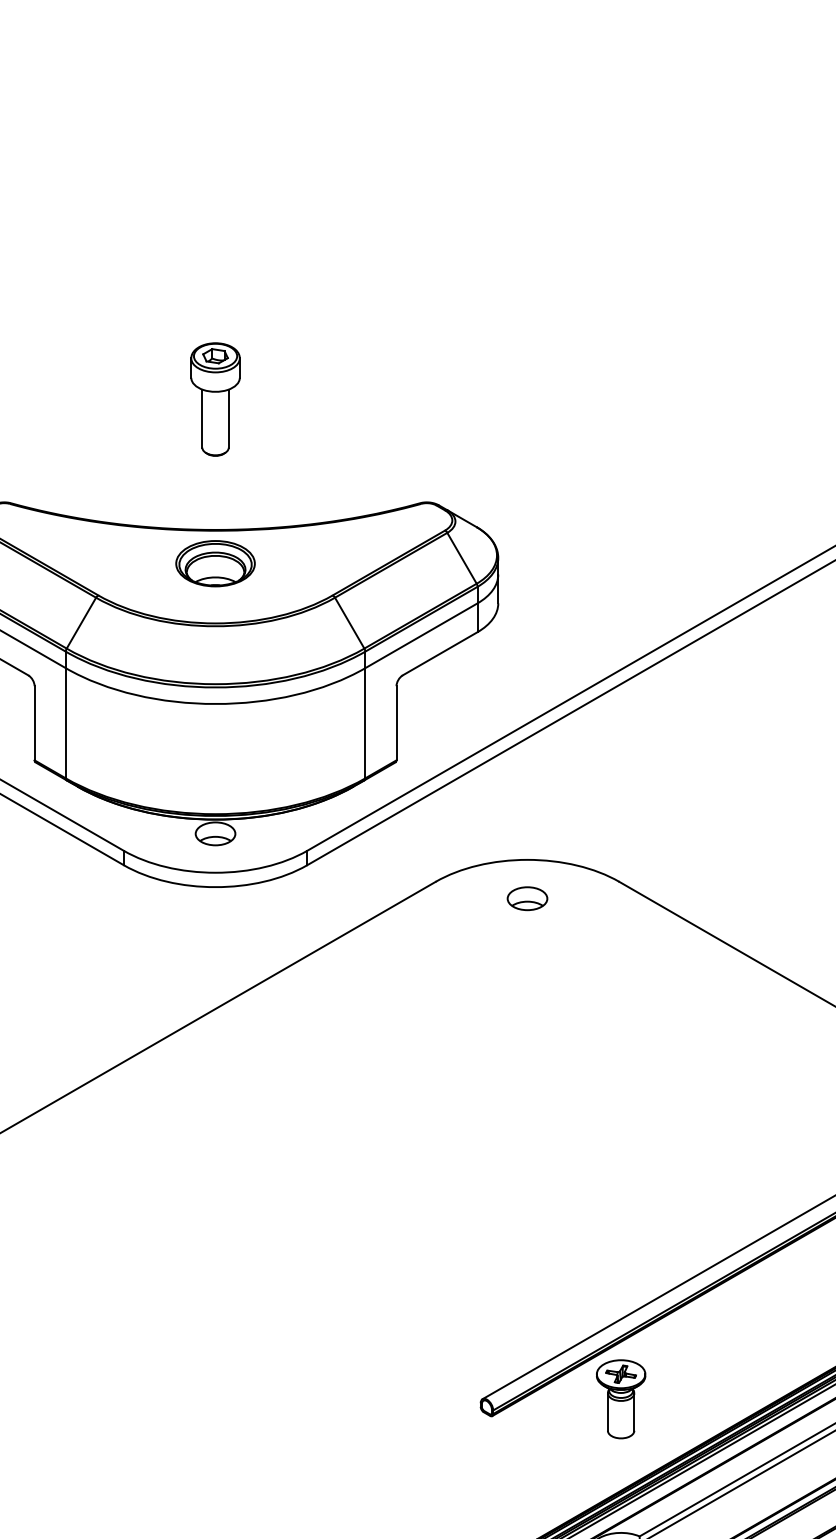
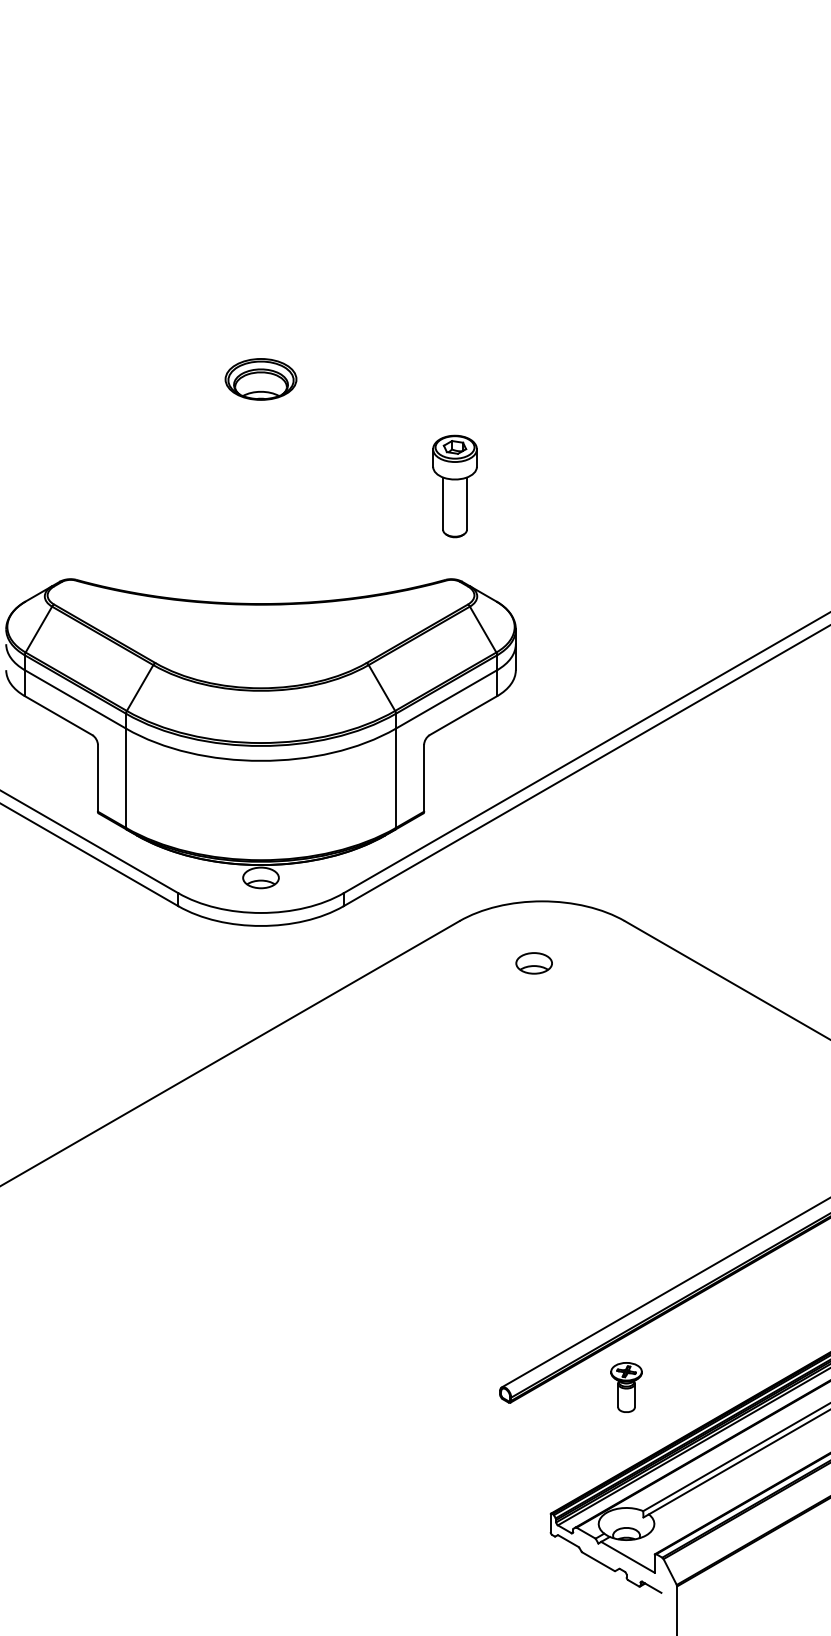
part: (214, 399) -> (454, 486), moved
part: (214, 563) -> (260, 379), moved
part: (526, 898) -> (533, 963), moved
part: (621, 1399) -> (626, 1387), size x0.7

